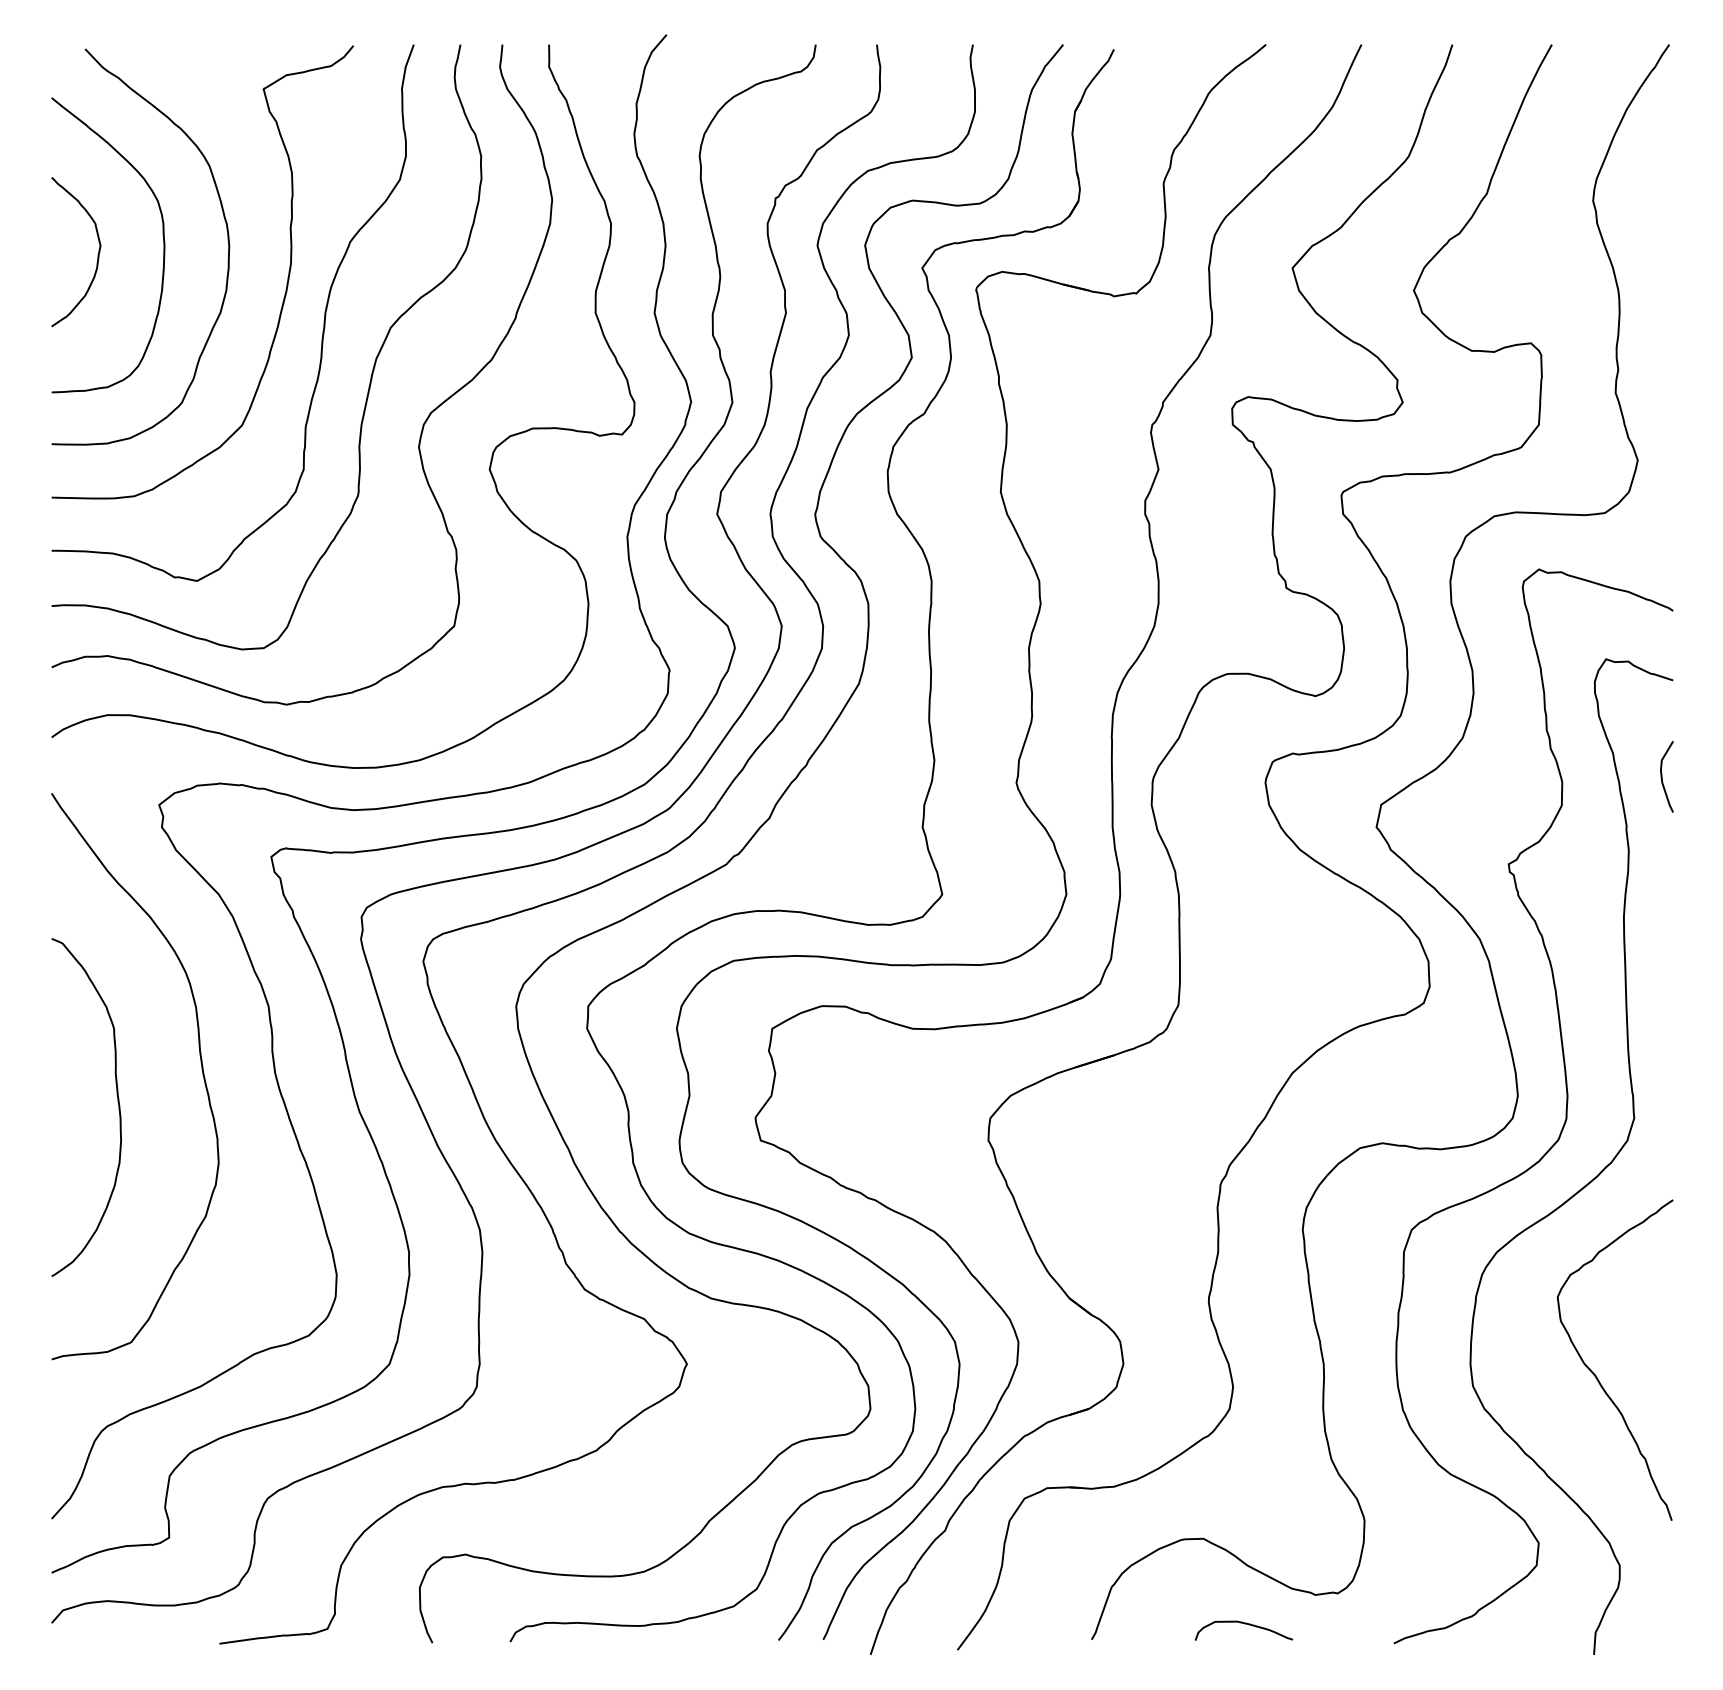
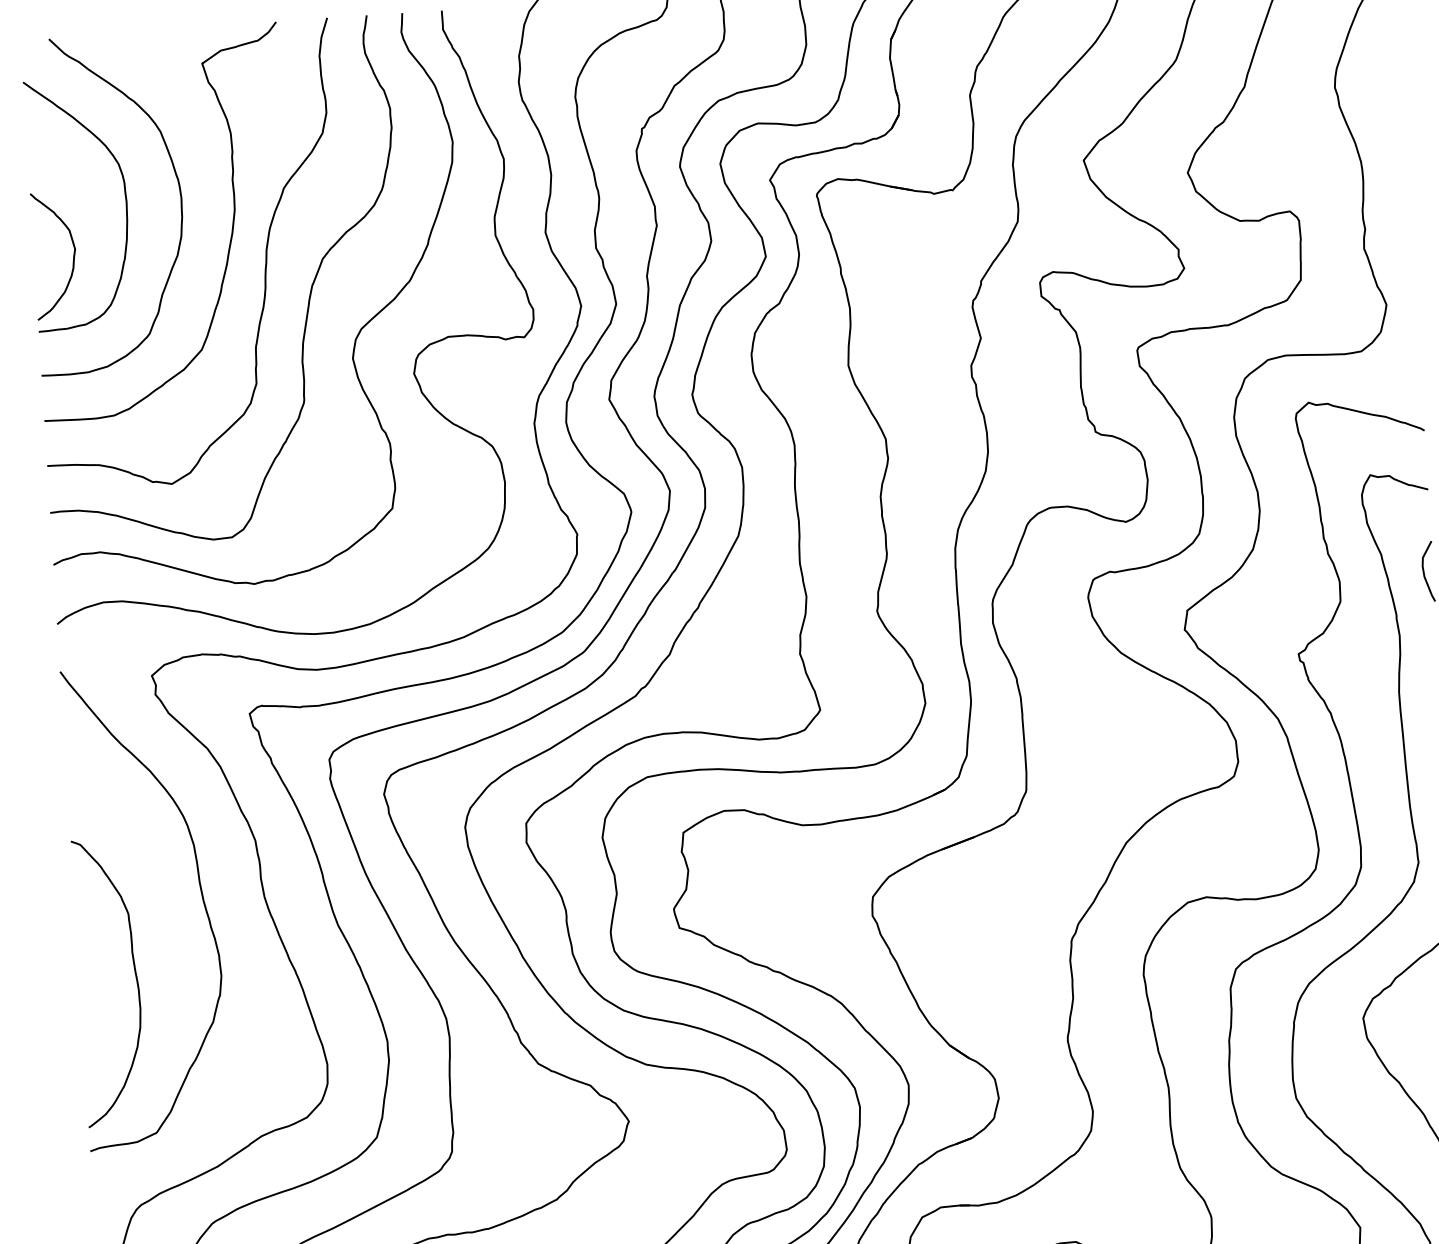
curve: (97, 254) -> (73, 256), moved
curve: (117, 1102) -> (135, 976), moved

